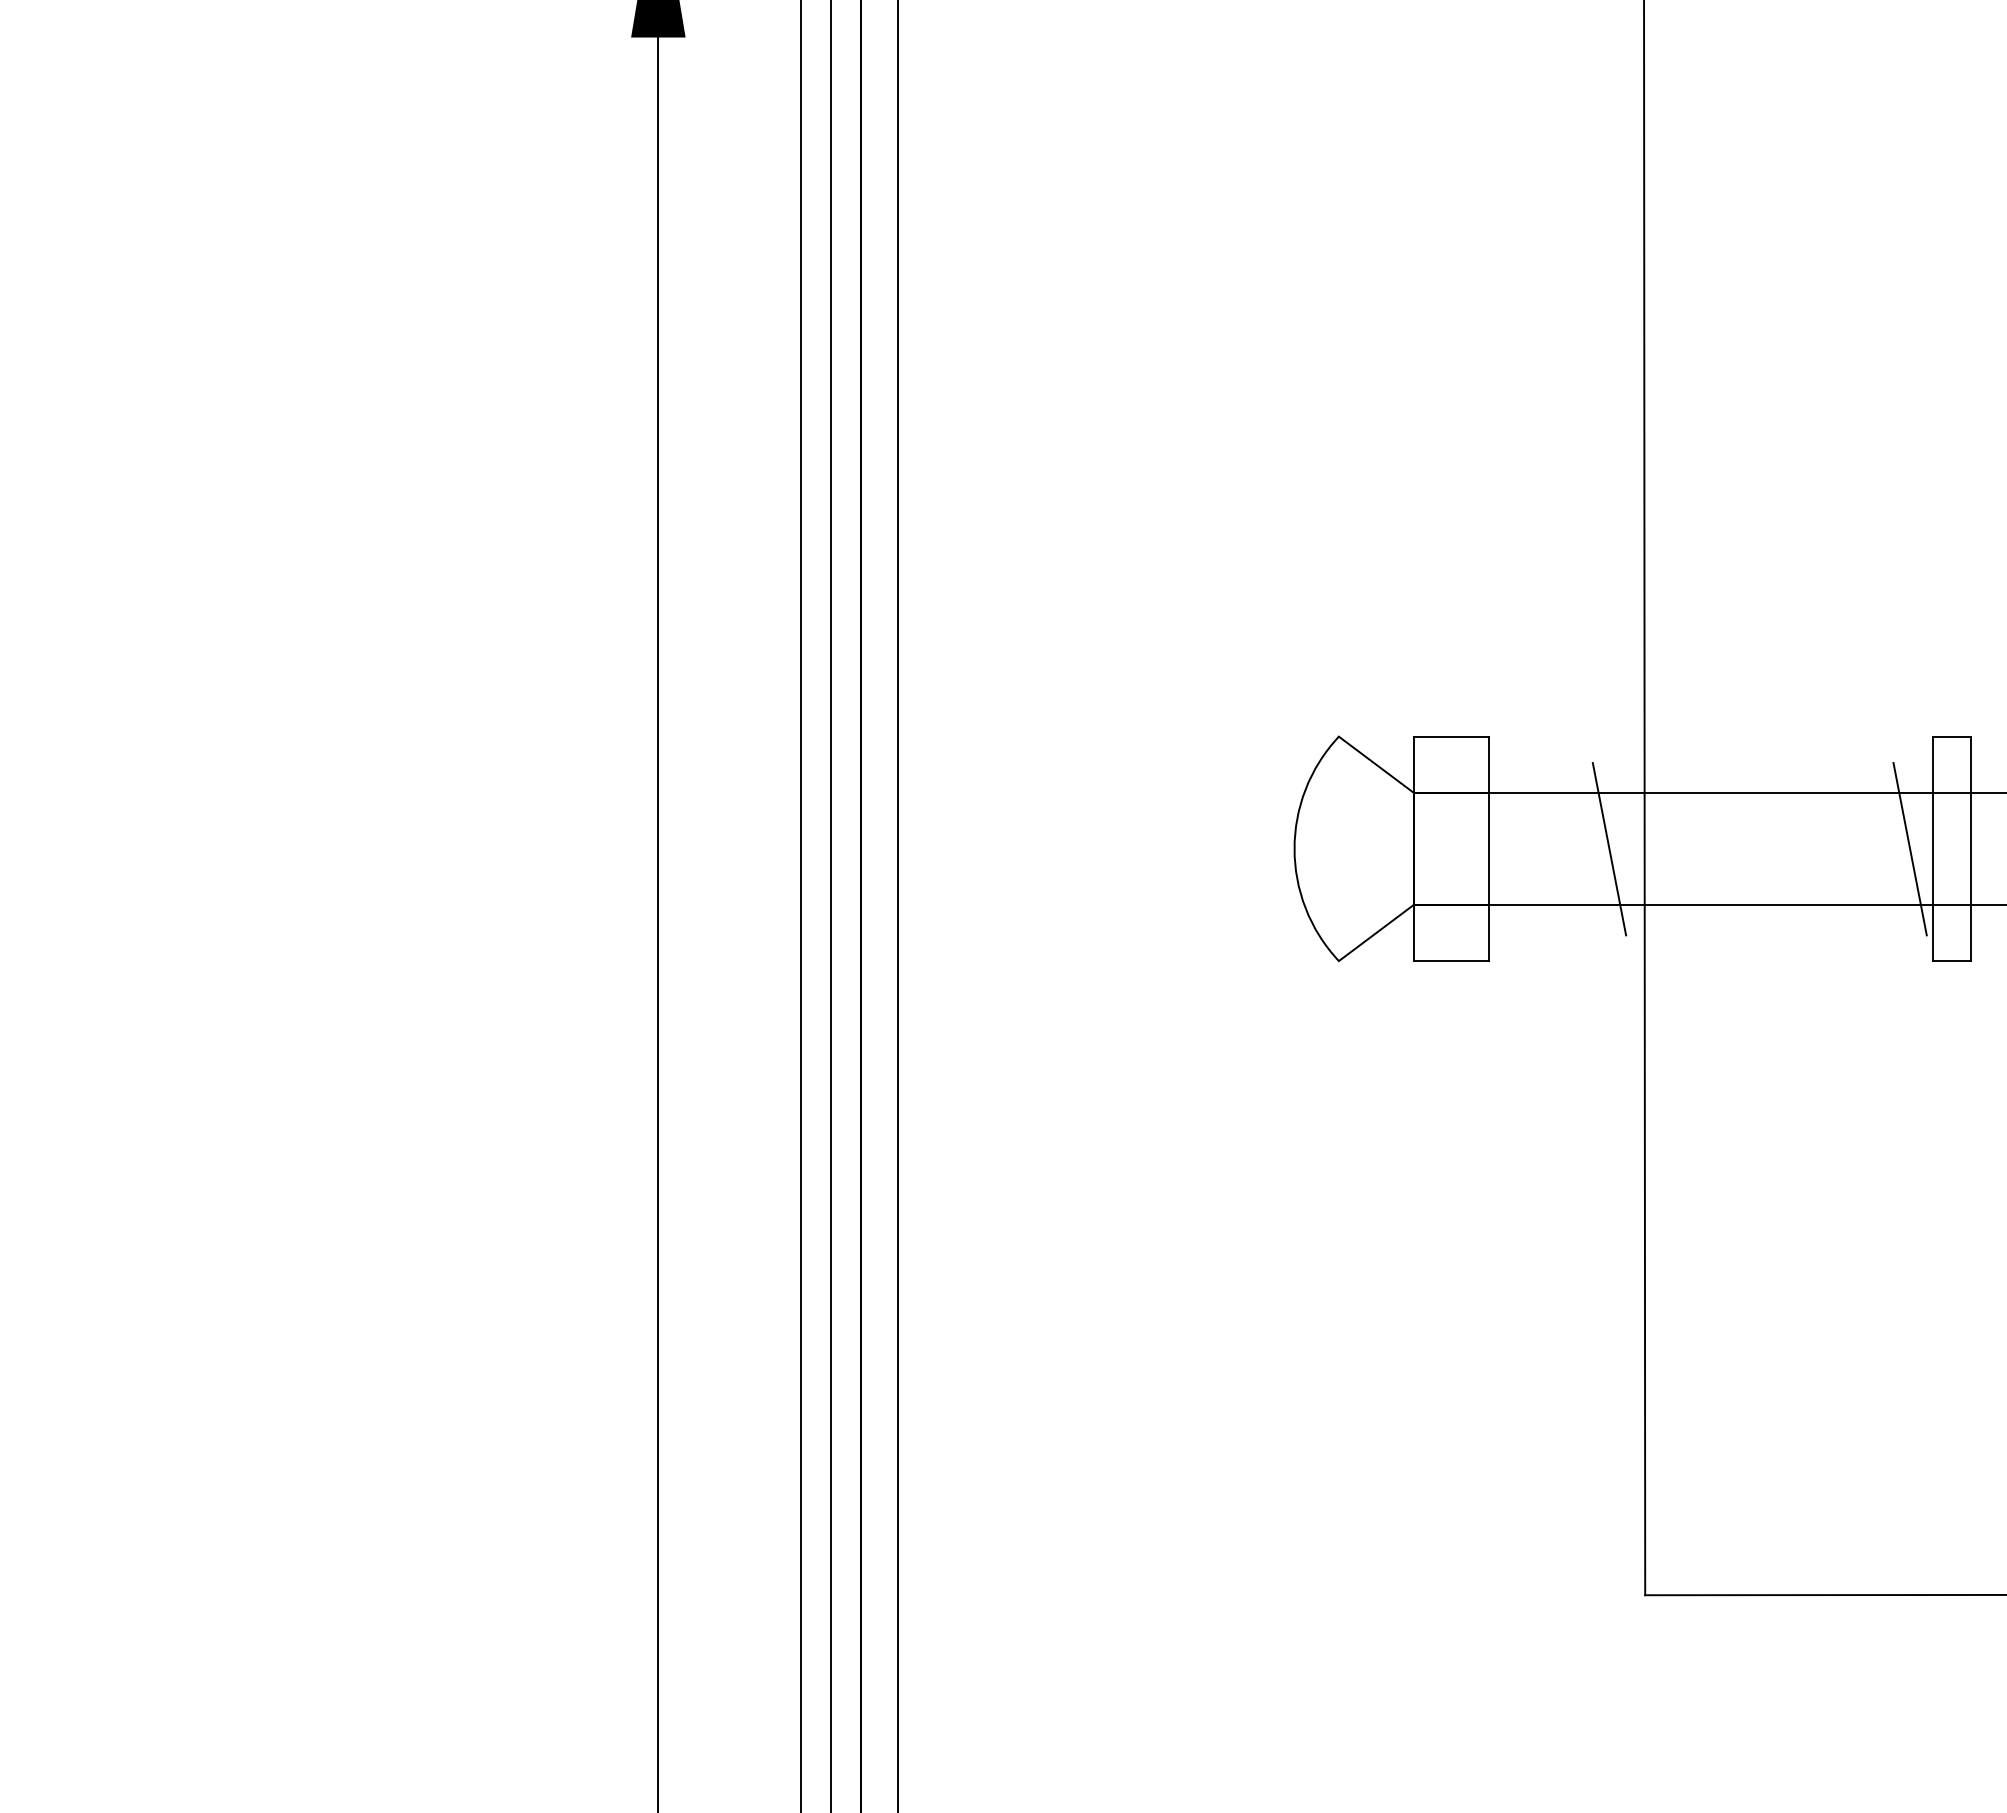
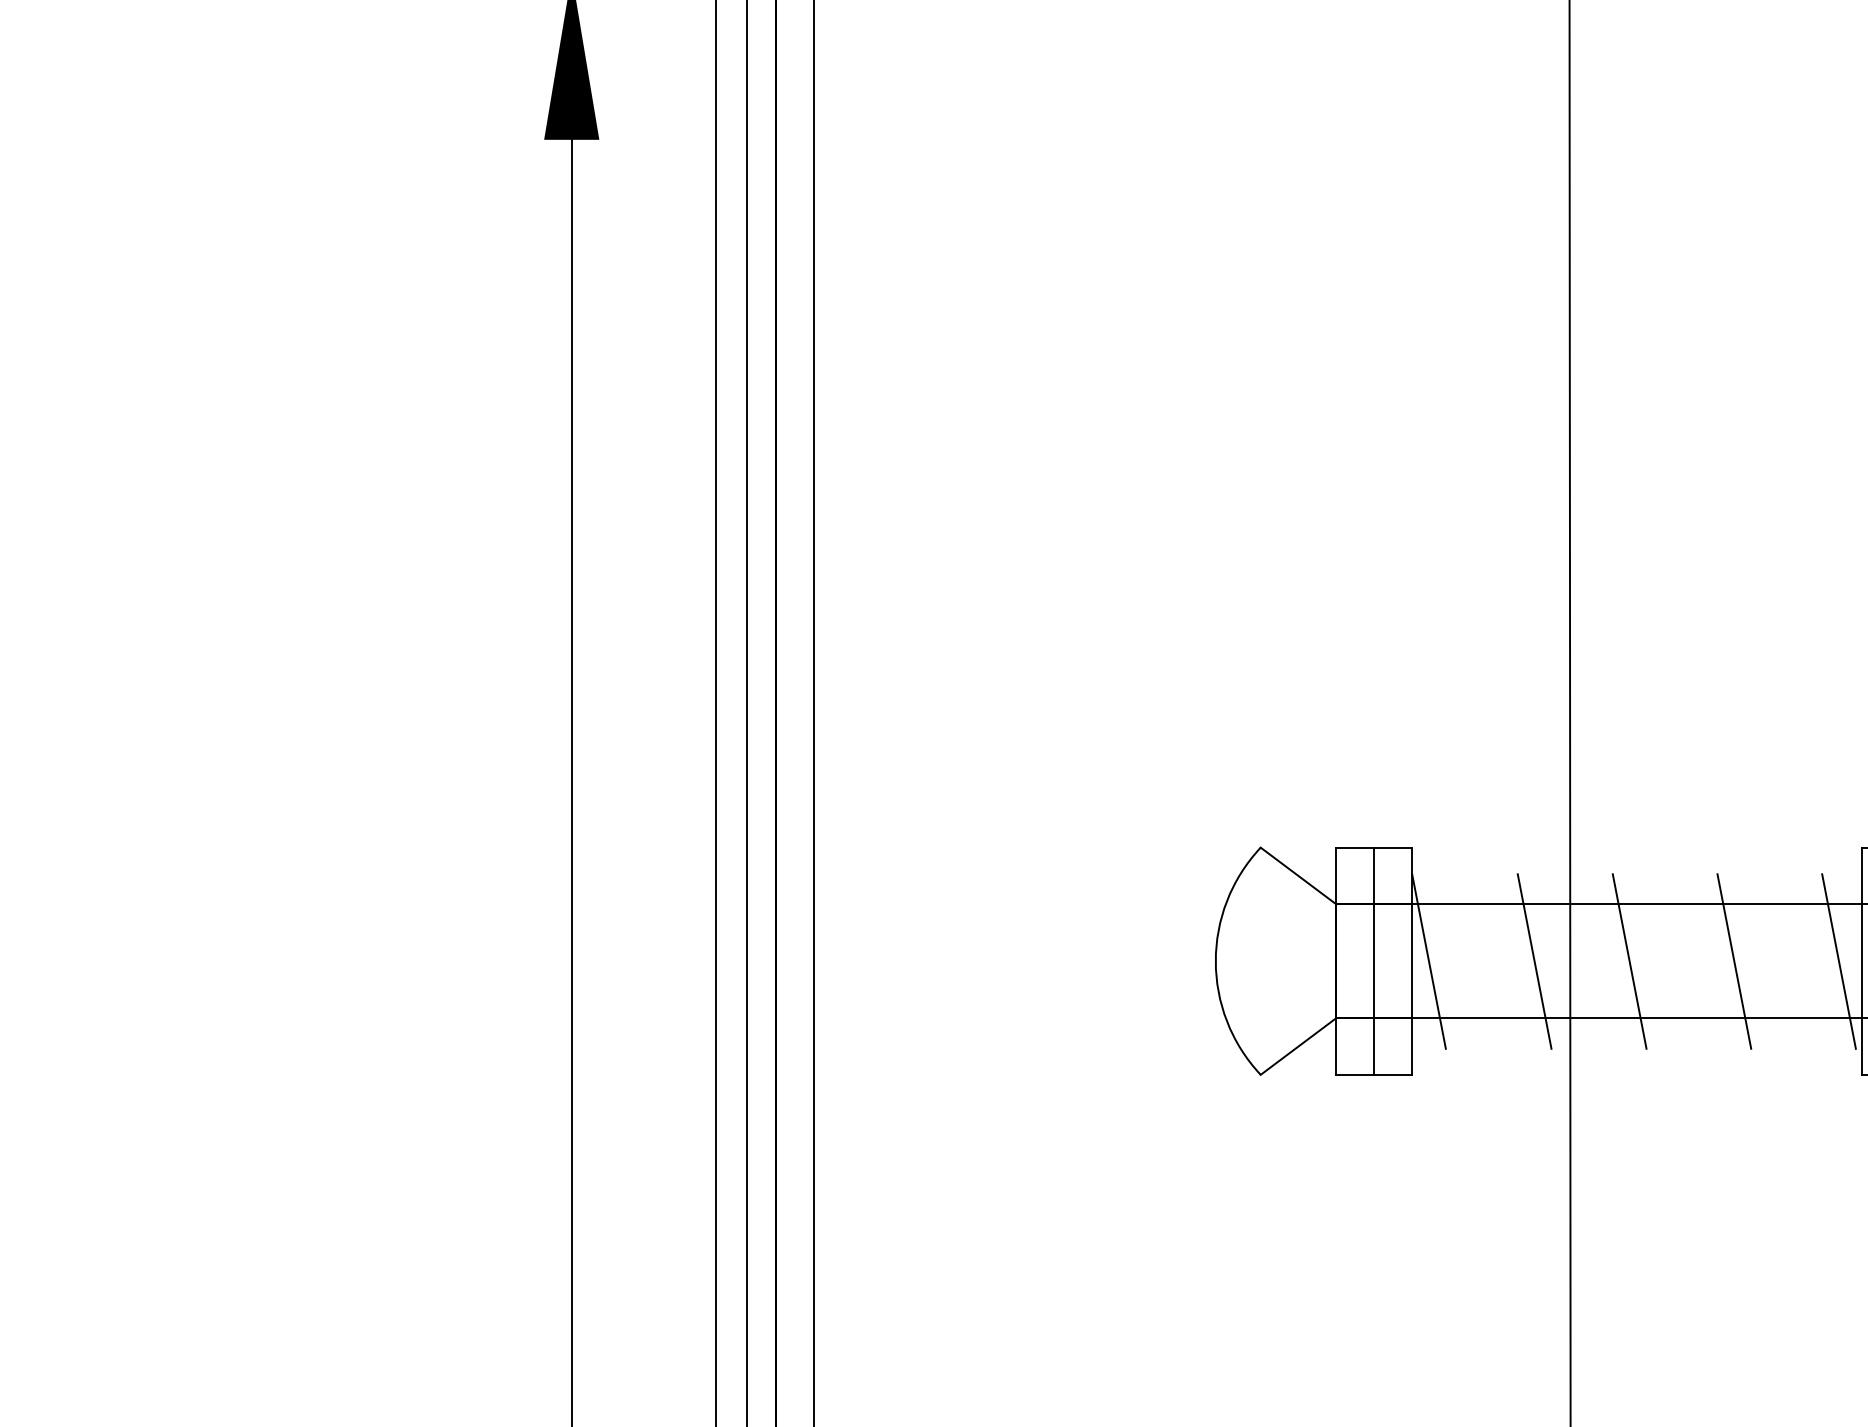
line: (1451, 848) -> (1374, 960), added
line: (1504, 848) -> (1428, 960), added
line: (1702, 848) -> (1628, 960), added
line: (1806, 848) -> (1734, 960), added

